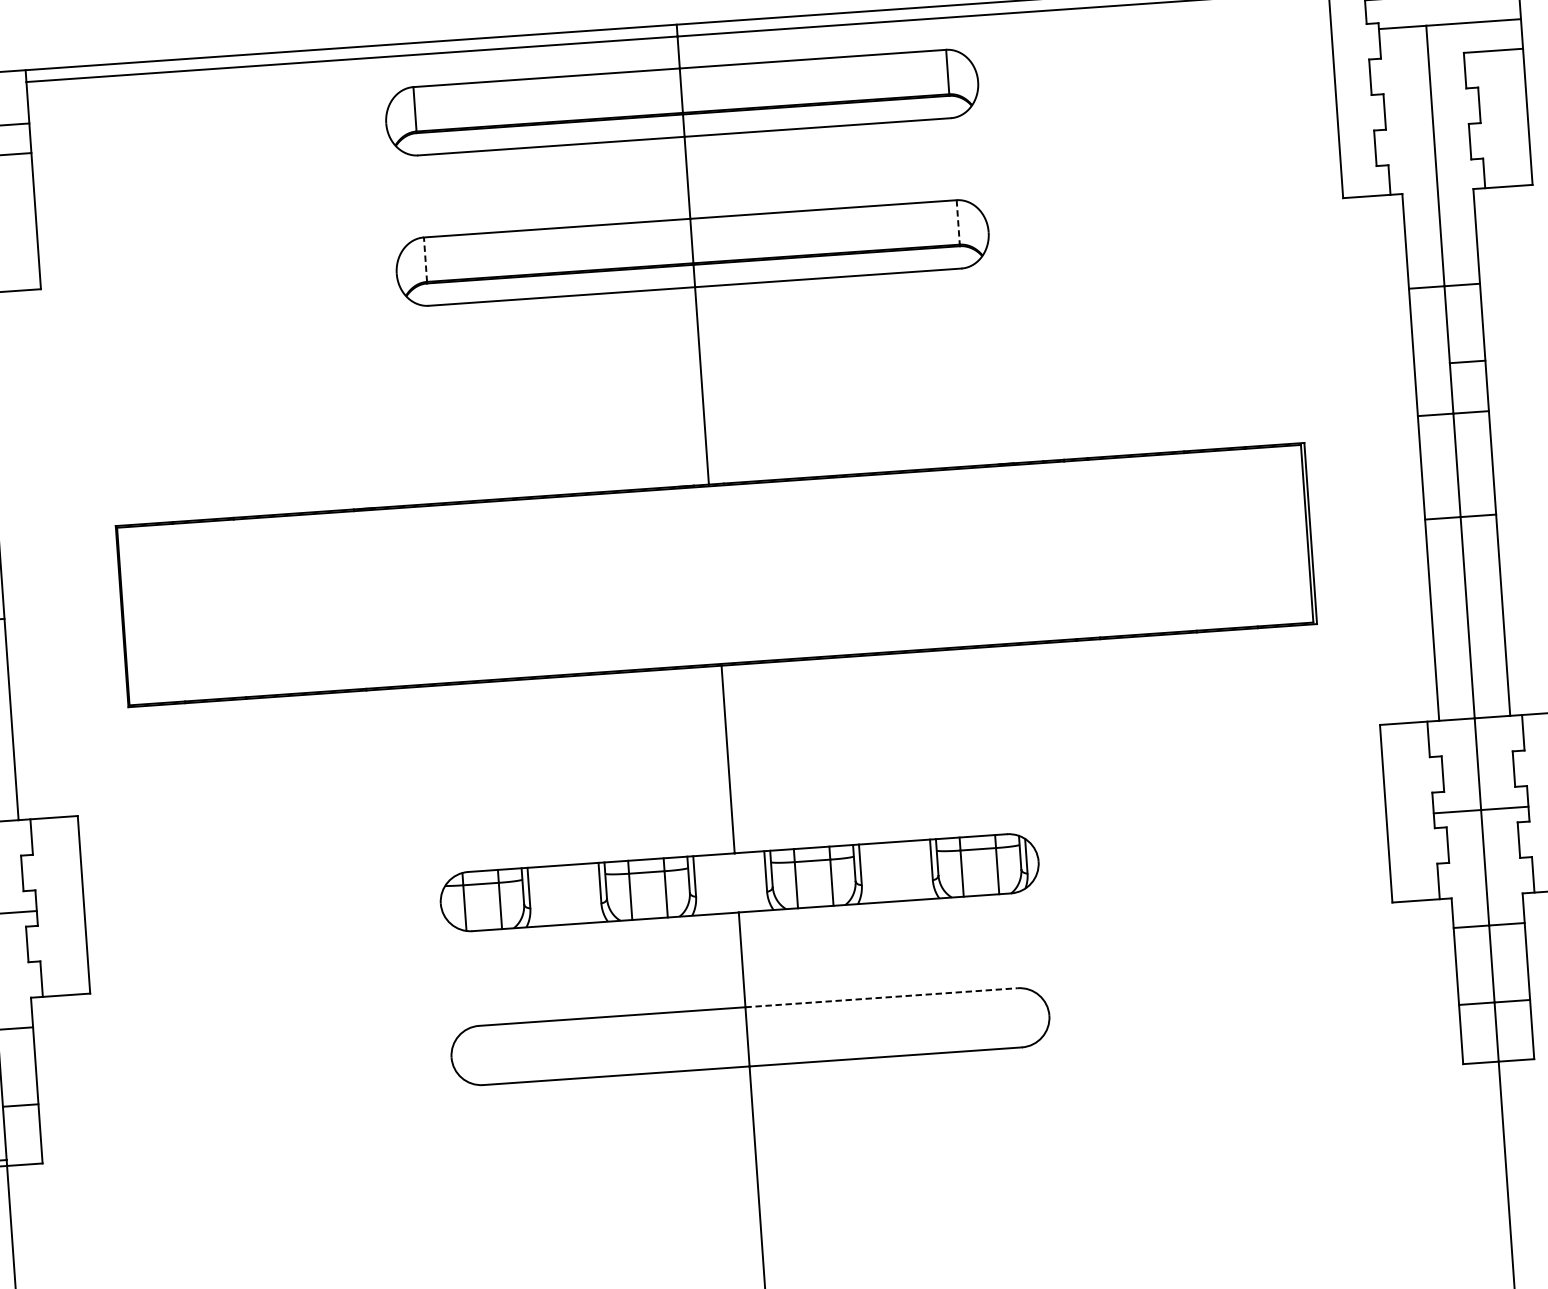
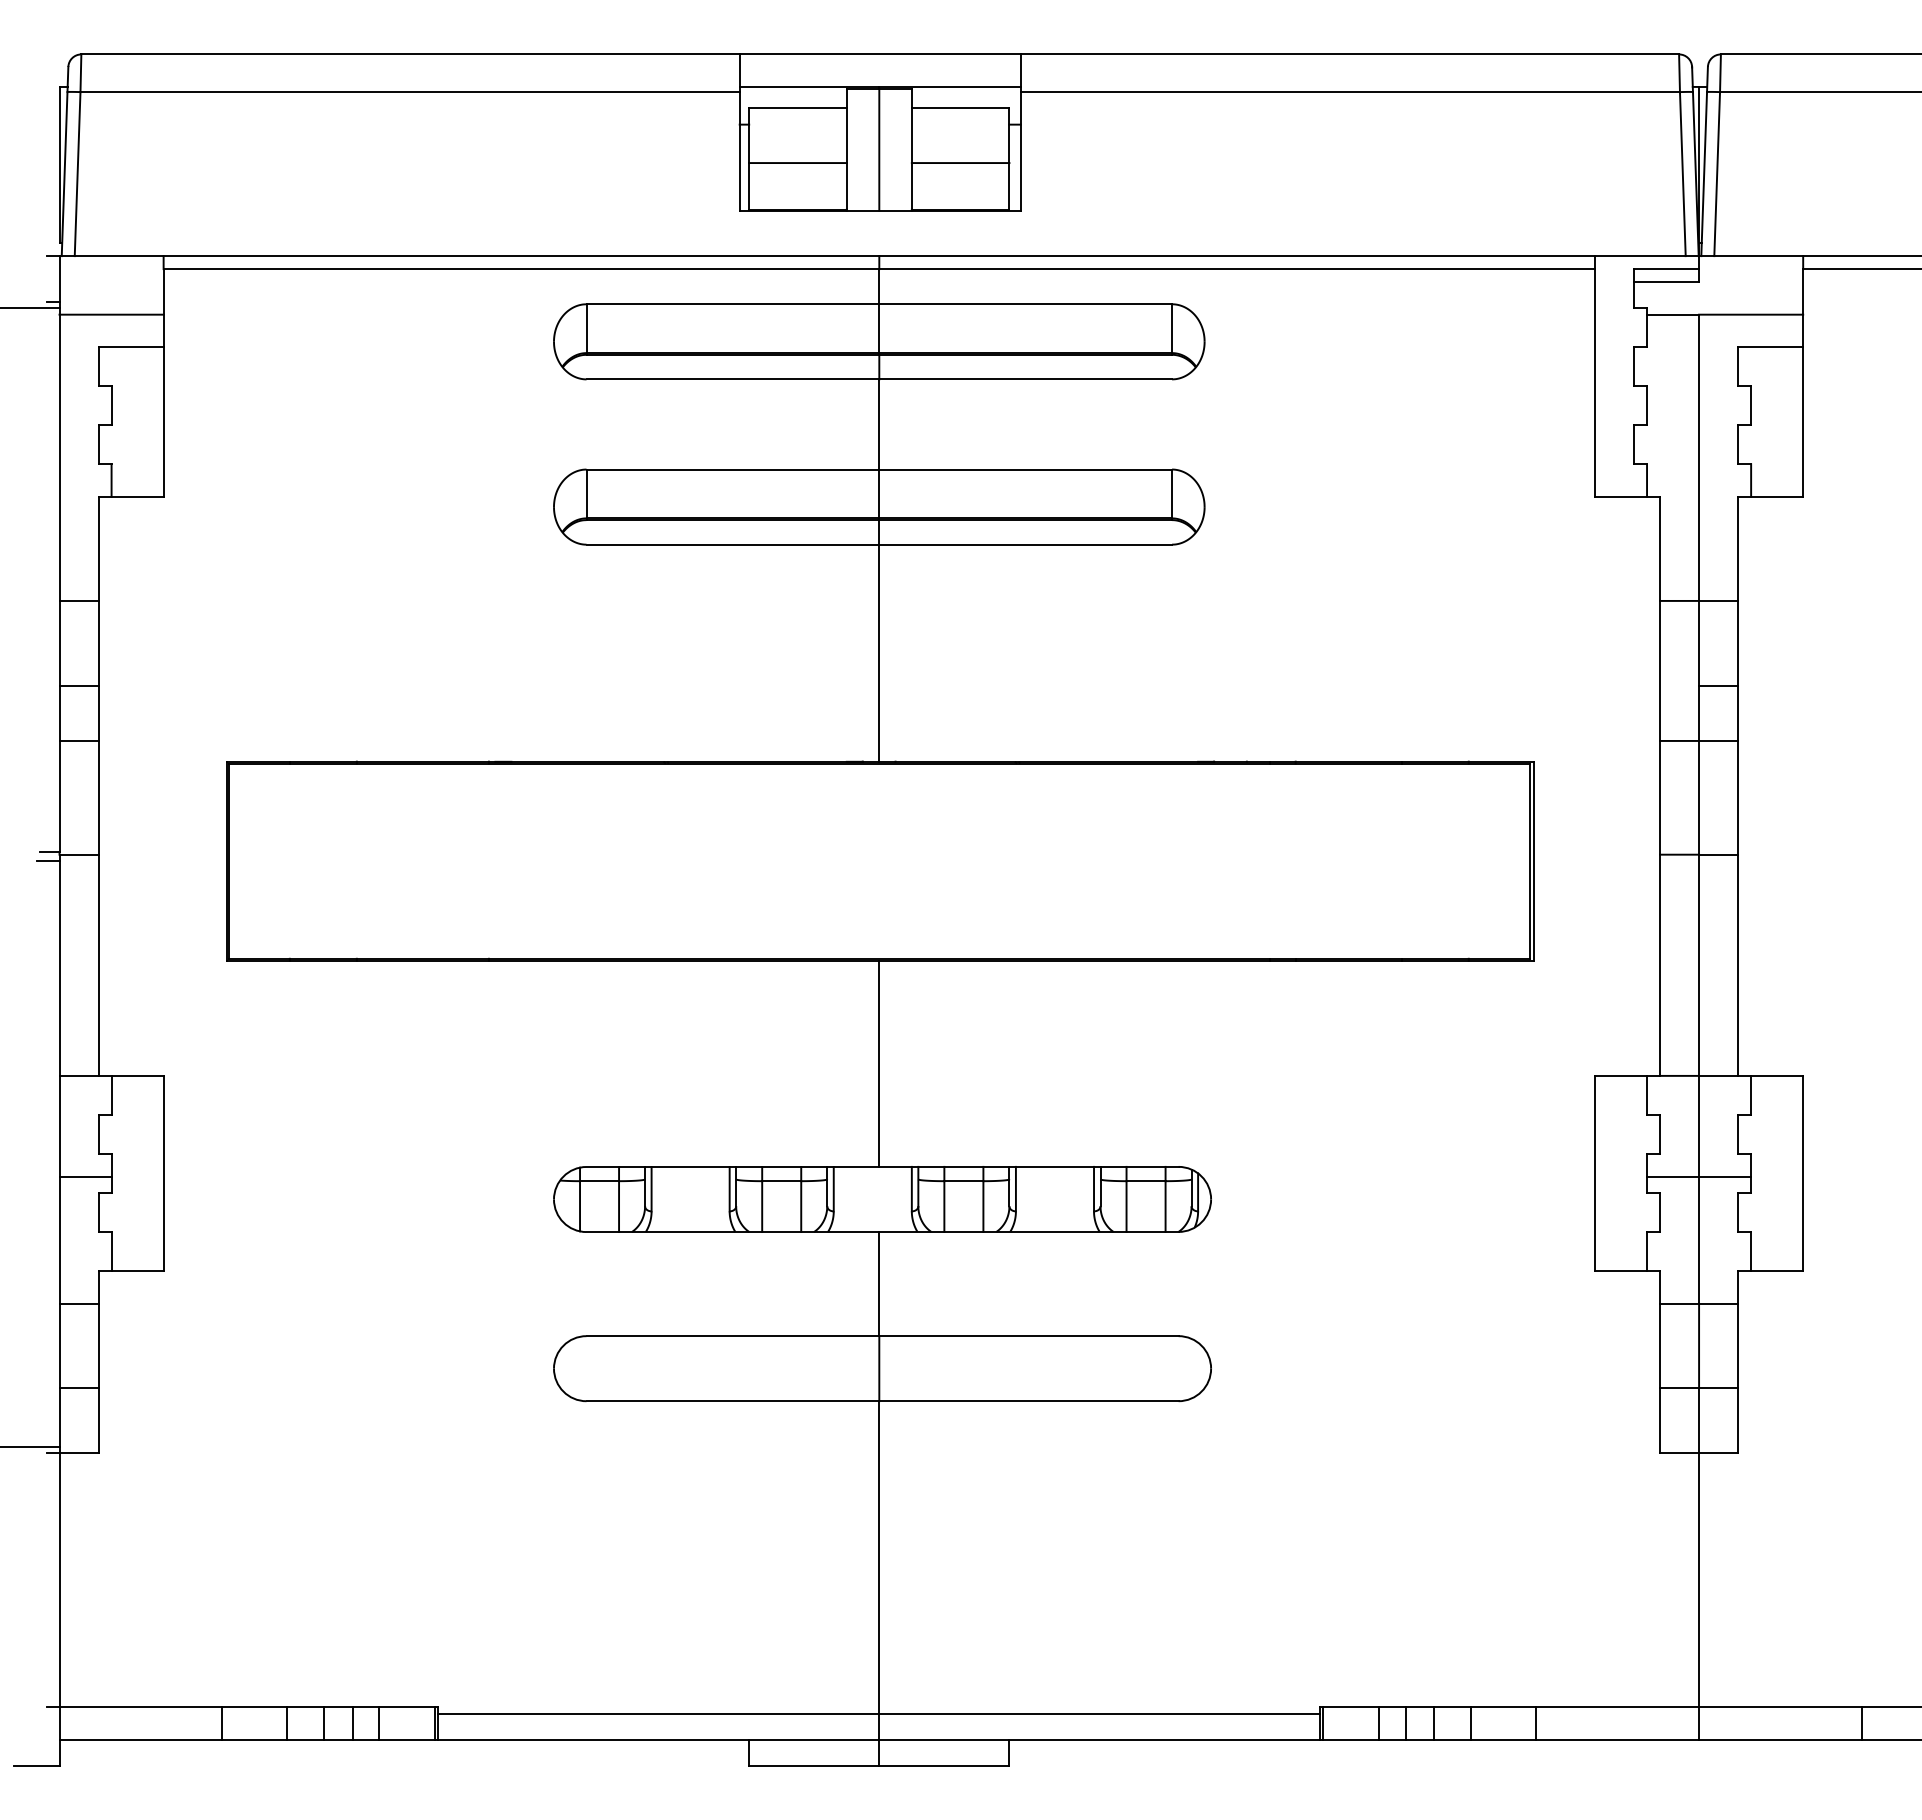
line: (958, 222) -> (1172, 494), dashed -> solid
line: (425, 259) -> (586, 493), dashed -> solid
line: (881, 998) -> (1028, 1336), dashed -> solid

